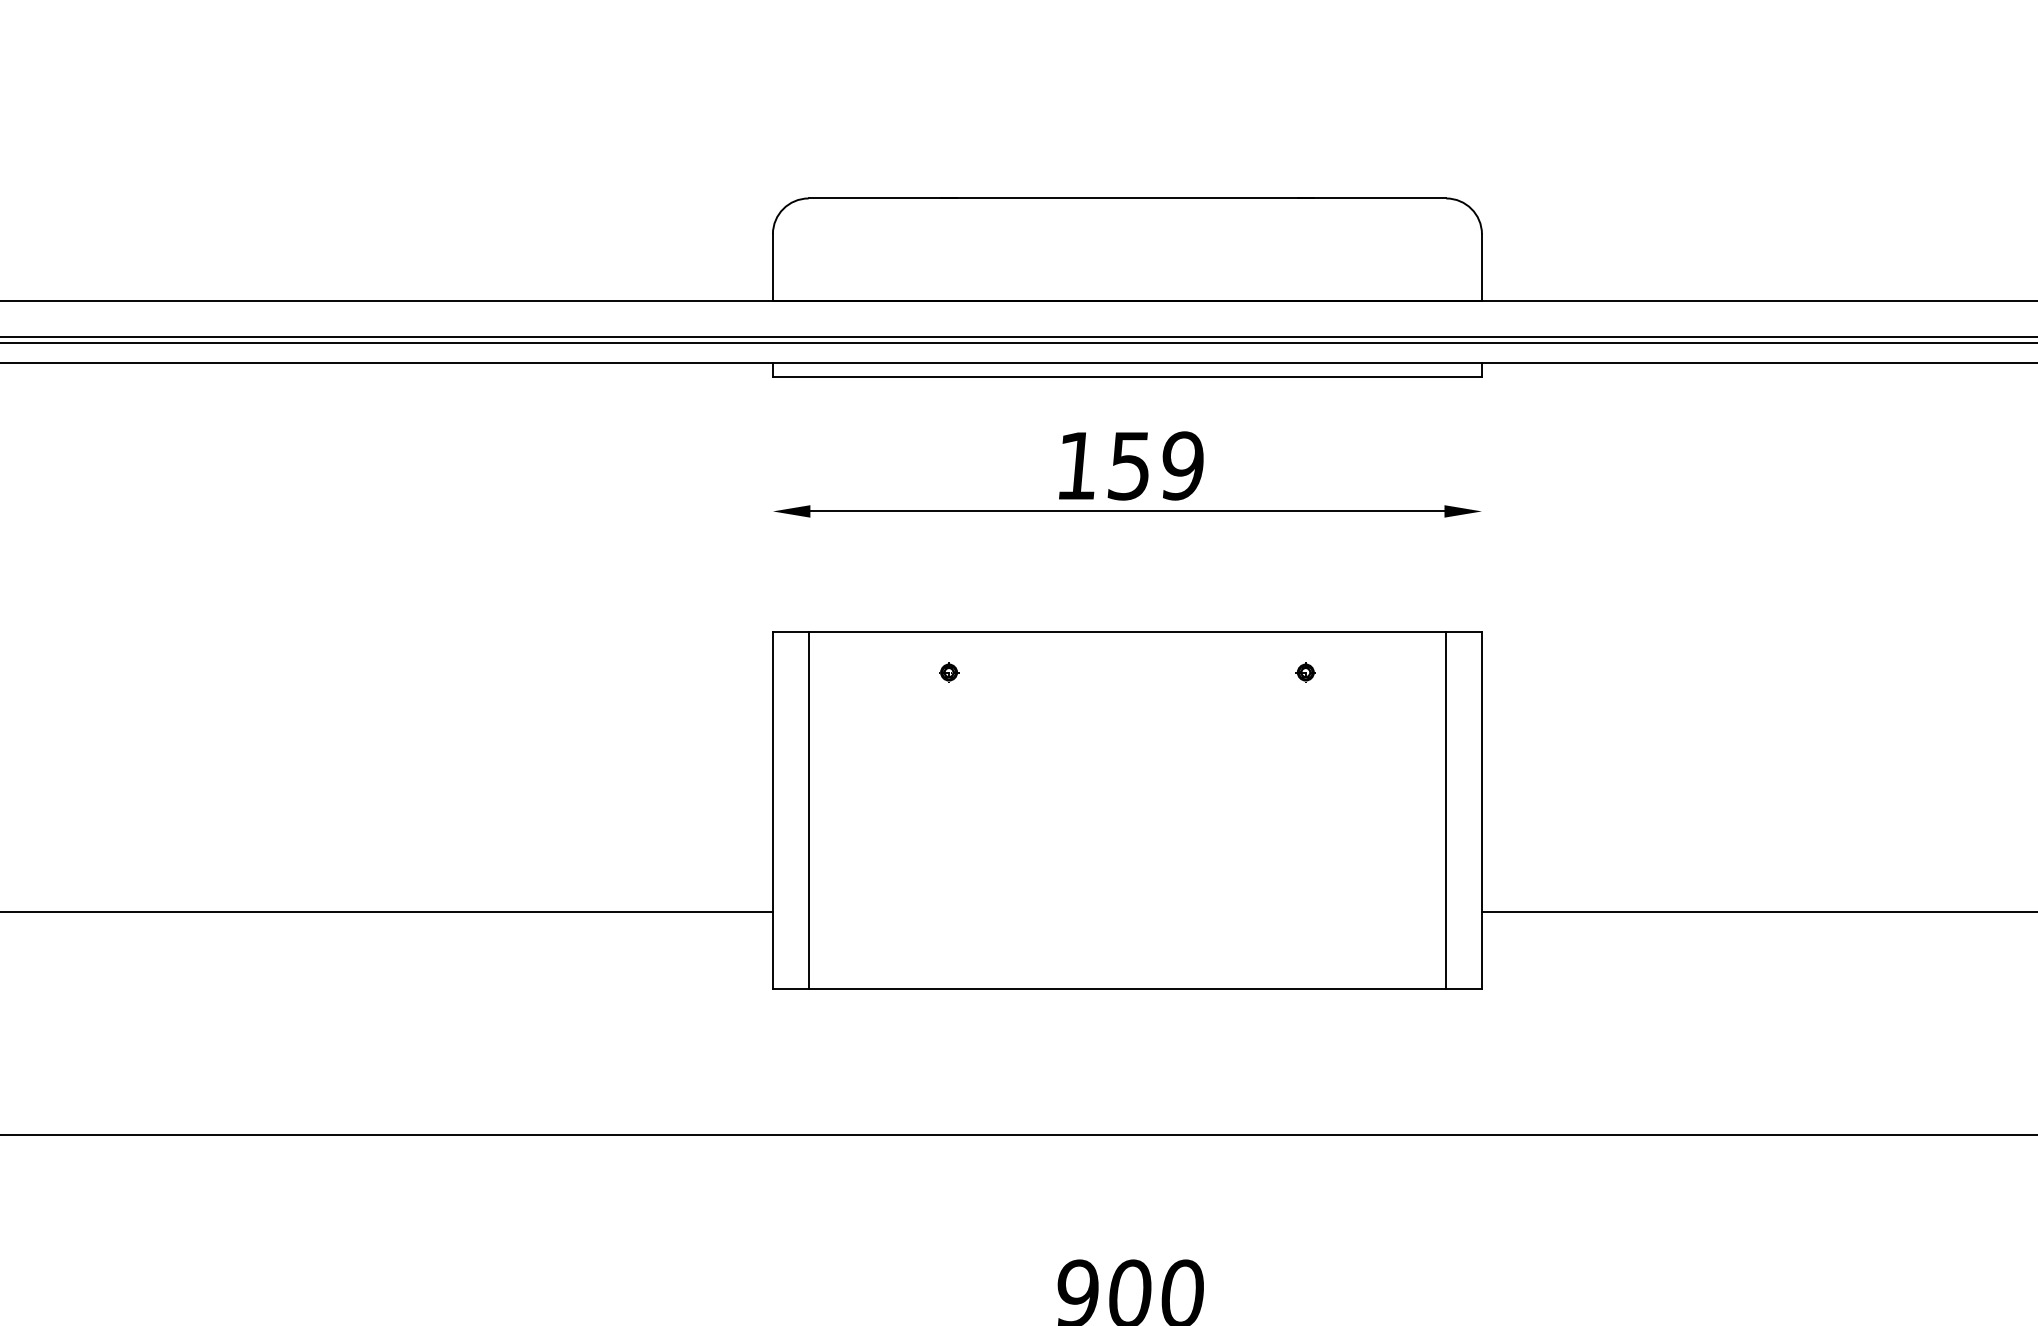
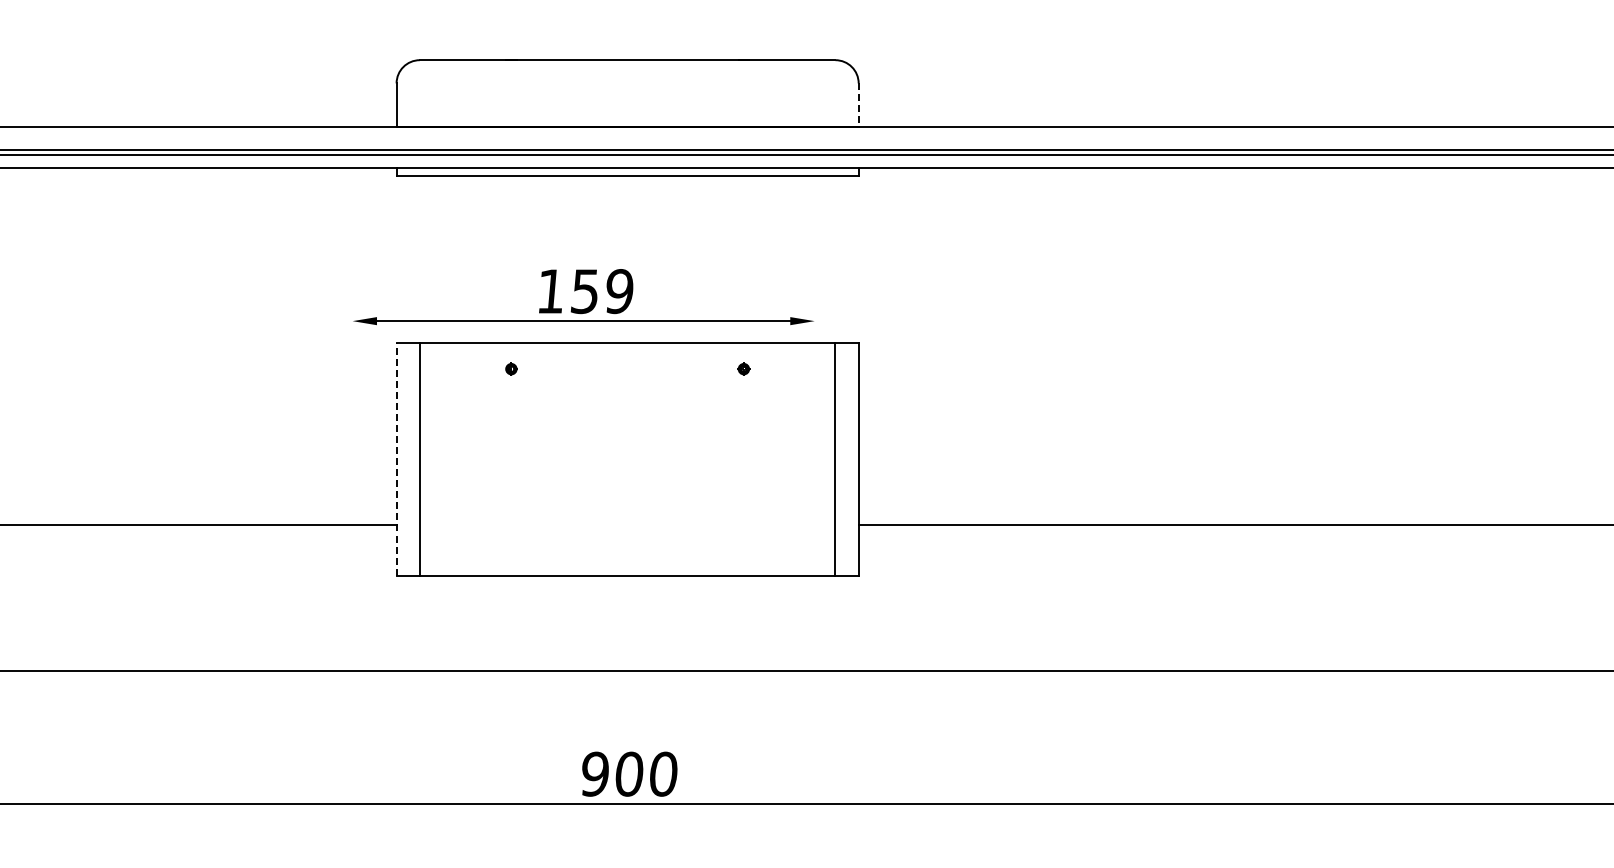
line: (1481, 267) -> (858, 105), solid -> dashed
part: (1131, 464) -> (586, 290), moved
line: (772, 809) -> (396, 458), solid -> dashed

